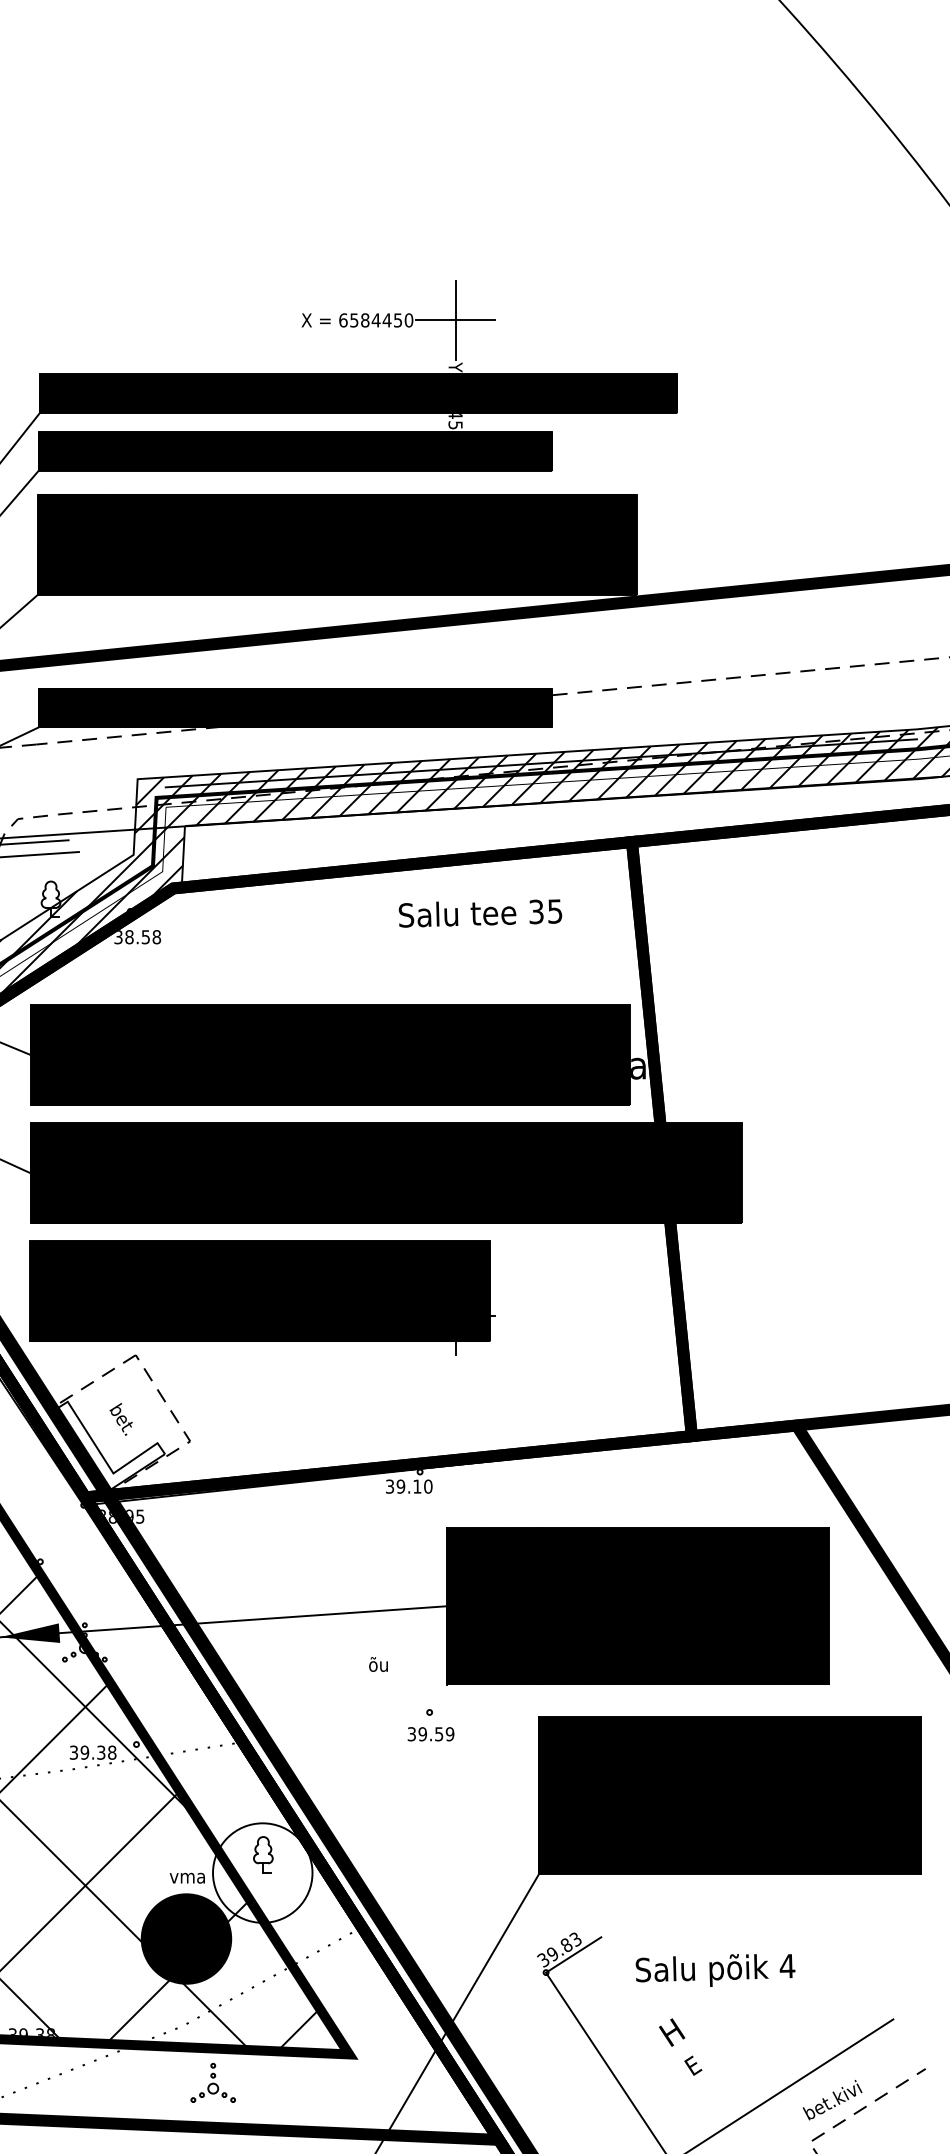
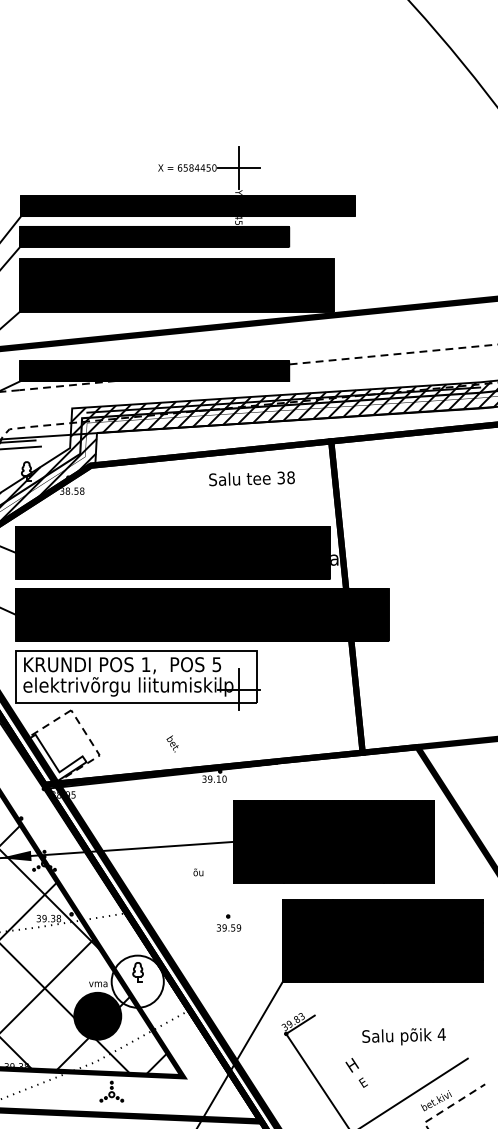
text: (554, 910) -> (290, 477), 35 -> 38
hatch: (258, 1290) -> (135, 676), removed
text: (121, 1418) -> (172, 743), moved
part: (432, 1723) -> (229, 922), moved
text: (714, 1969) -> (403, 1036), moved

